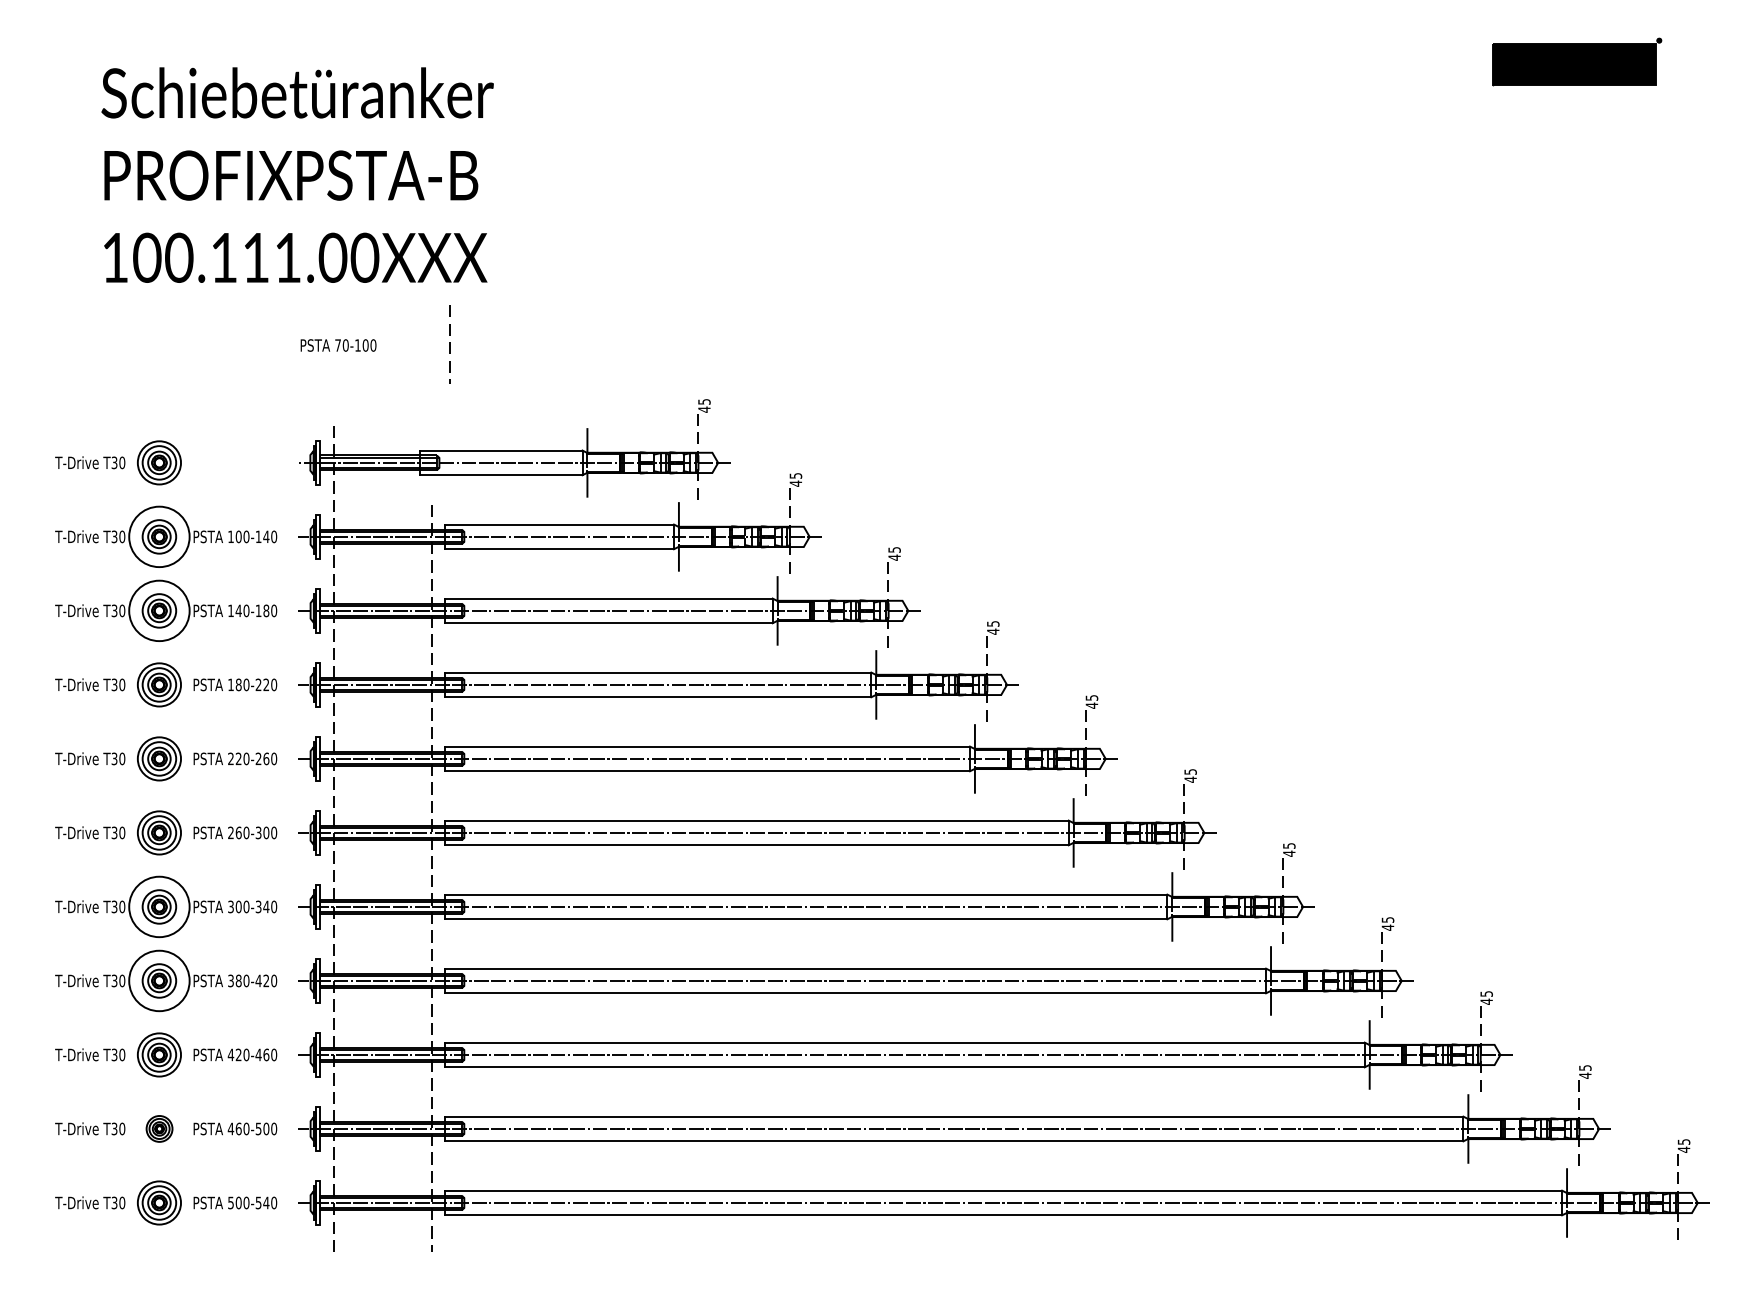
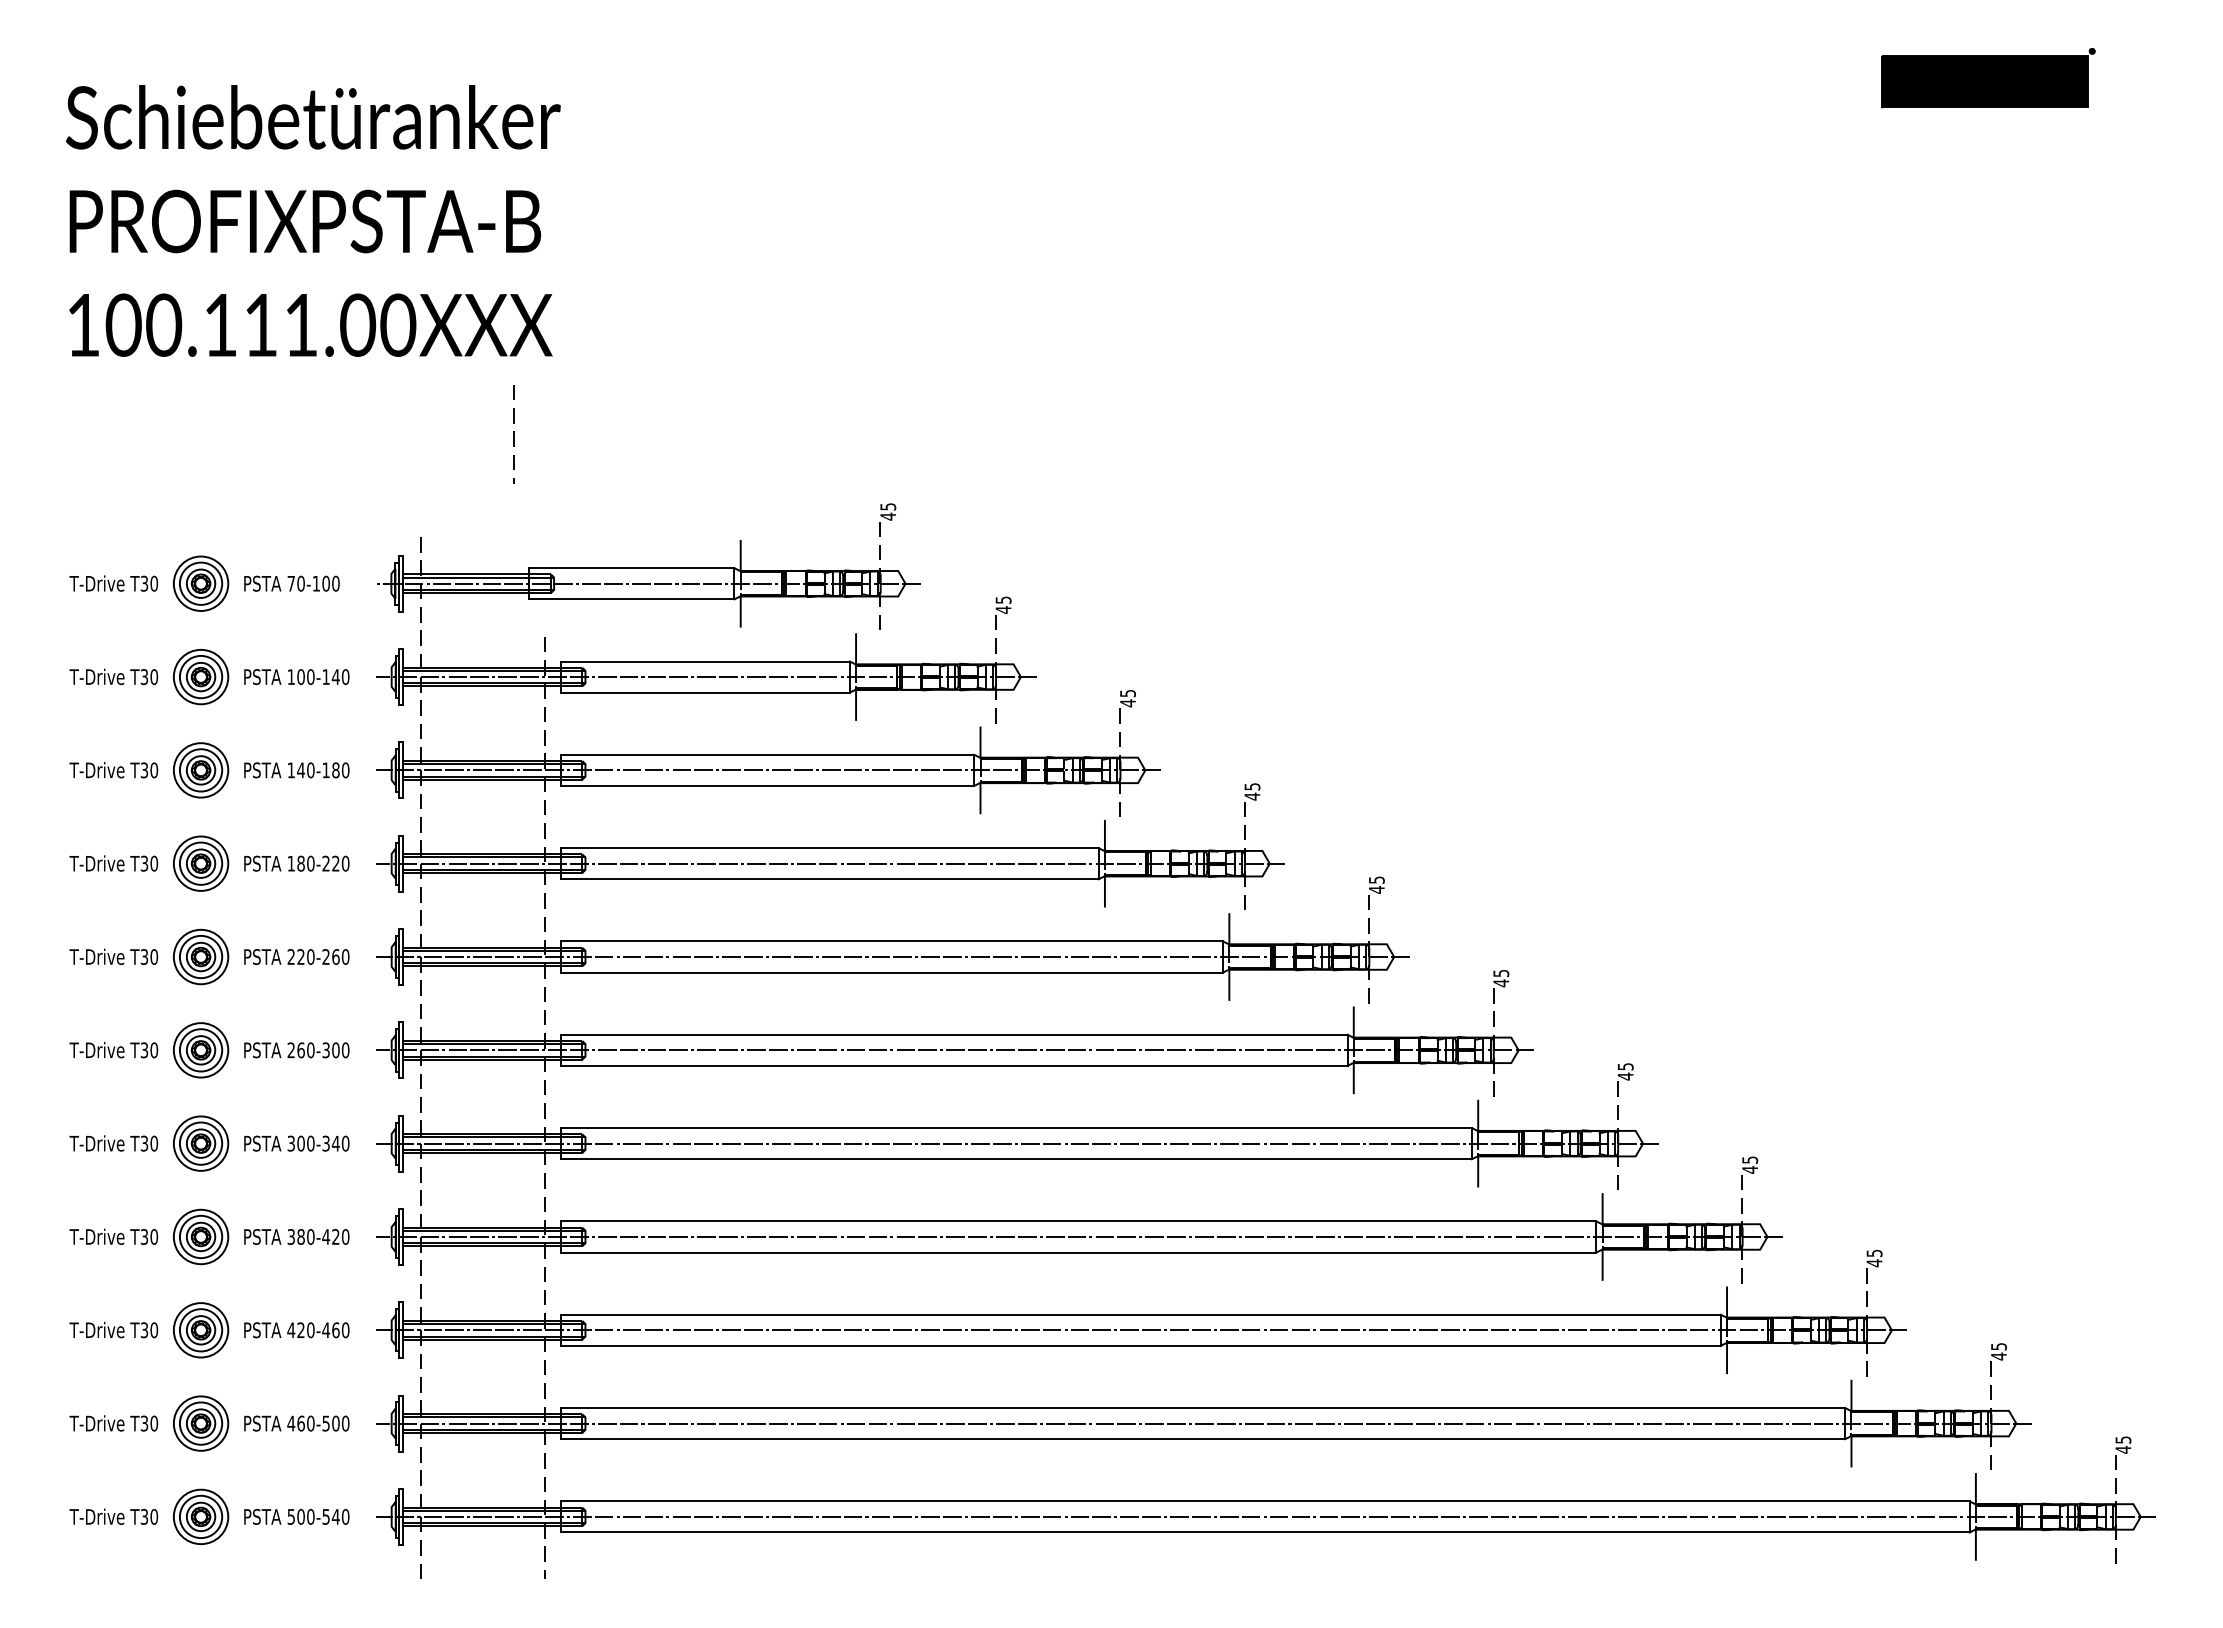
text: (296, 174) -> (312, 220), moved
line: (450, 344) -> (513, 434), moved
text: (338, 345) -> (291, 583), moved
circle: (158, 536) -> (200, 676), size x0.71
circle: (158, 611) -> (200, 770), size x0.71
circle: (158, 906) -> (200, 1143), size x0.71
circle: (158, 980) -> (200, 1236), size x0.71
part: (159, 1128) -> (201, 1423), size x1.67

